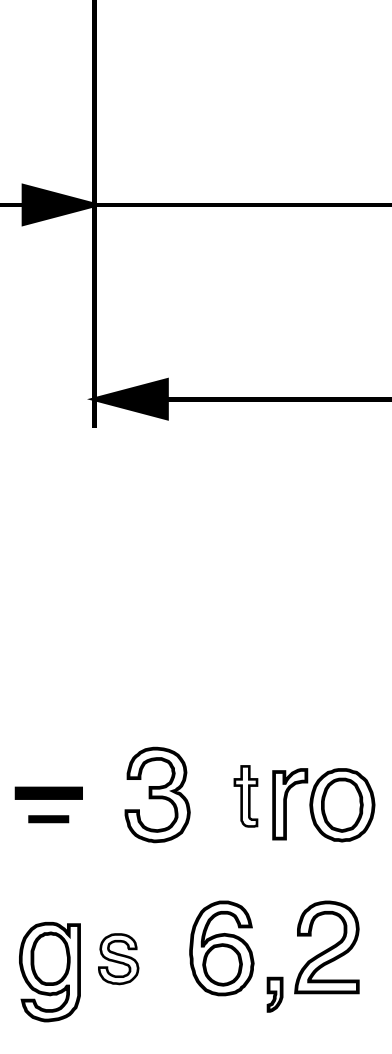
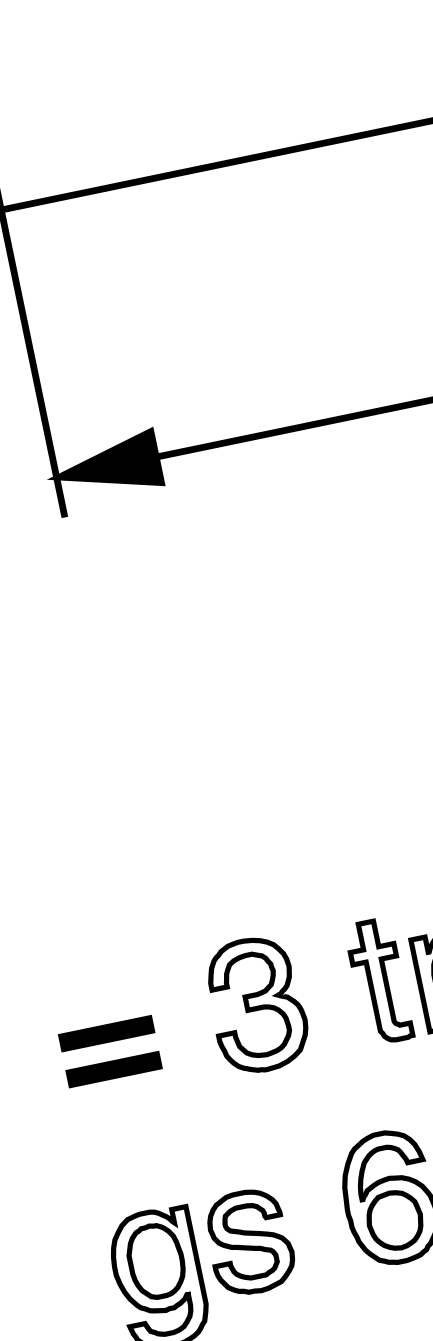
part: (245, 796) -> (378, 981), size x1.43
part: (48, 818) -> (113, 1068), size x1.67
part: (118, 959) -> (250, 1242), size x1.43

